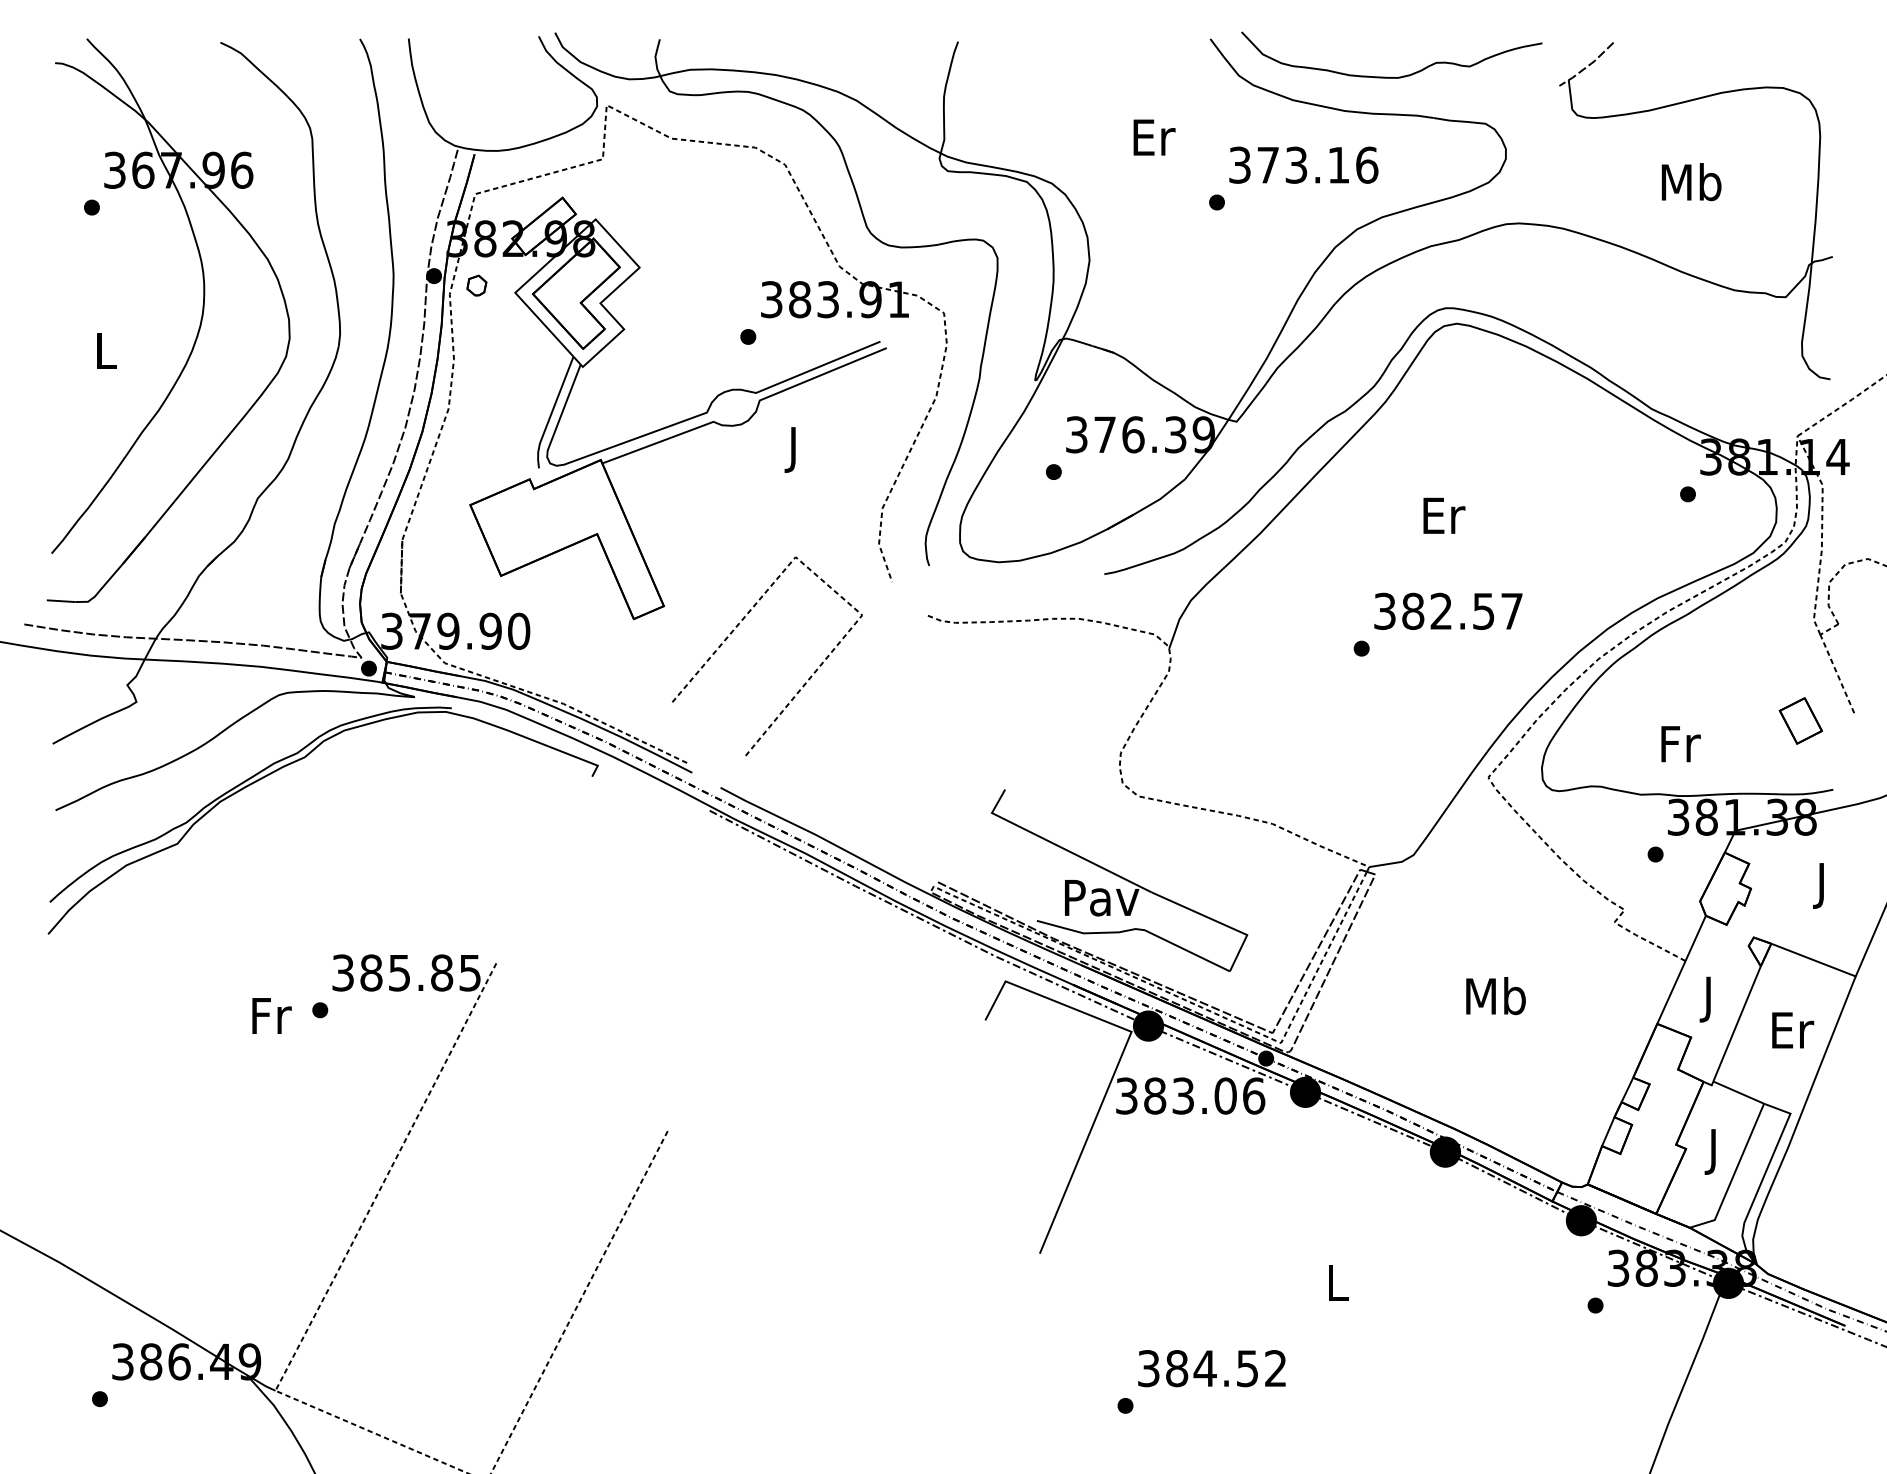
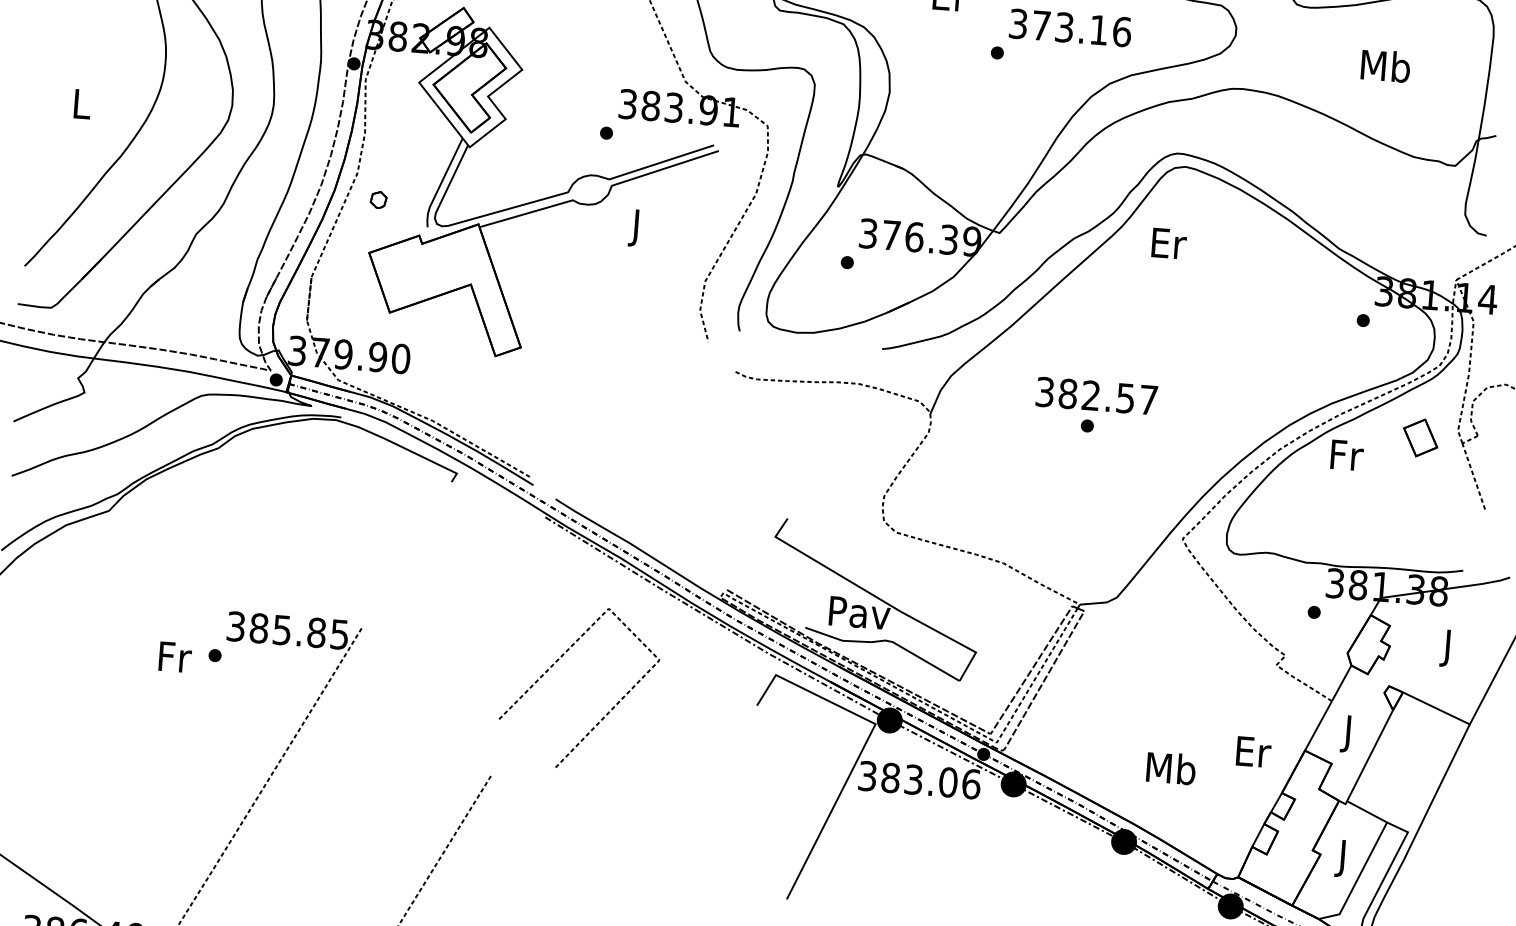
part: (476, 285) -> (378, 199), moved
text: (1444, 515) -> (1169, 243), moved
text: (1448, 610) -> (1096, 395), moved
line: (737, 627) -> (556, 662), moved
part: (1800, 720) -> (1420, 437), moved
text: (1680, 744) -> (1346, 455), moved
text: (1495, 996) -> (1170, 768), moved
text: (1793, 1030) -> (1254, 752), moved

